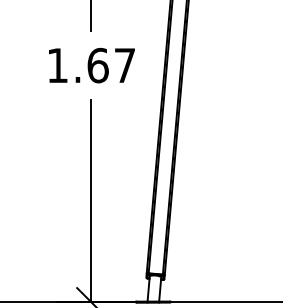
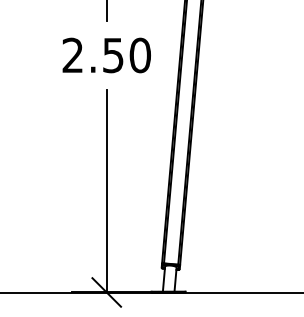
text: (91, 65) -> (106, 55), 1.67 -> 2.50

